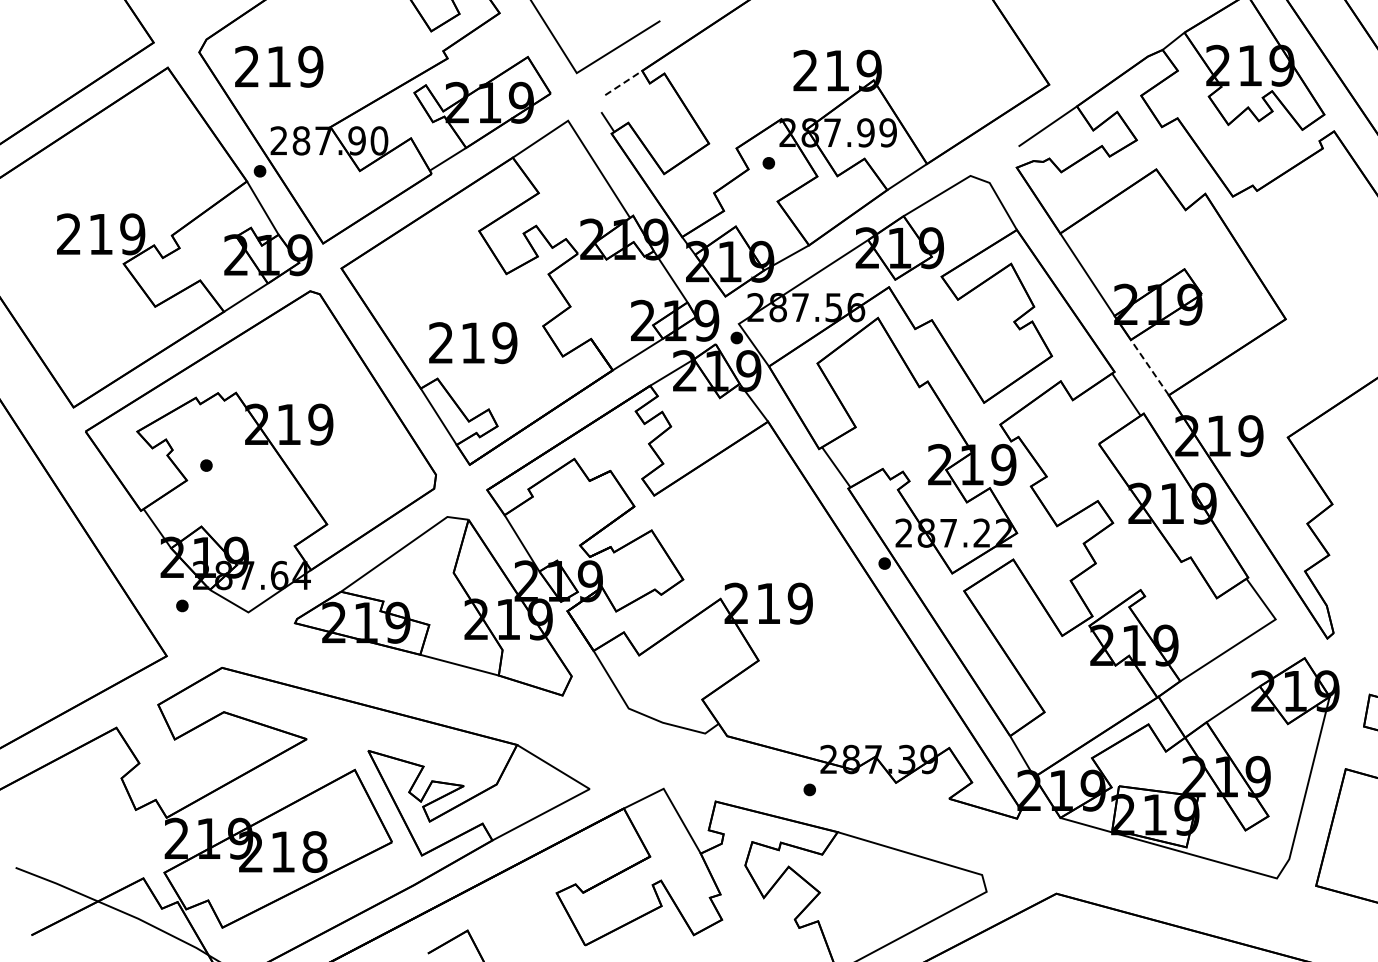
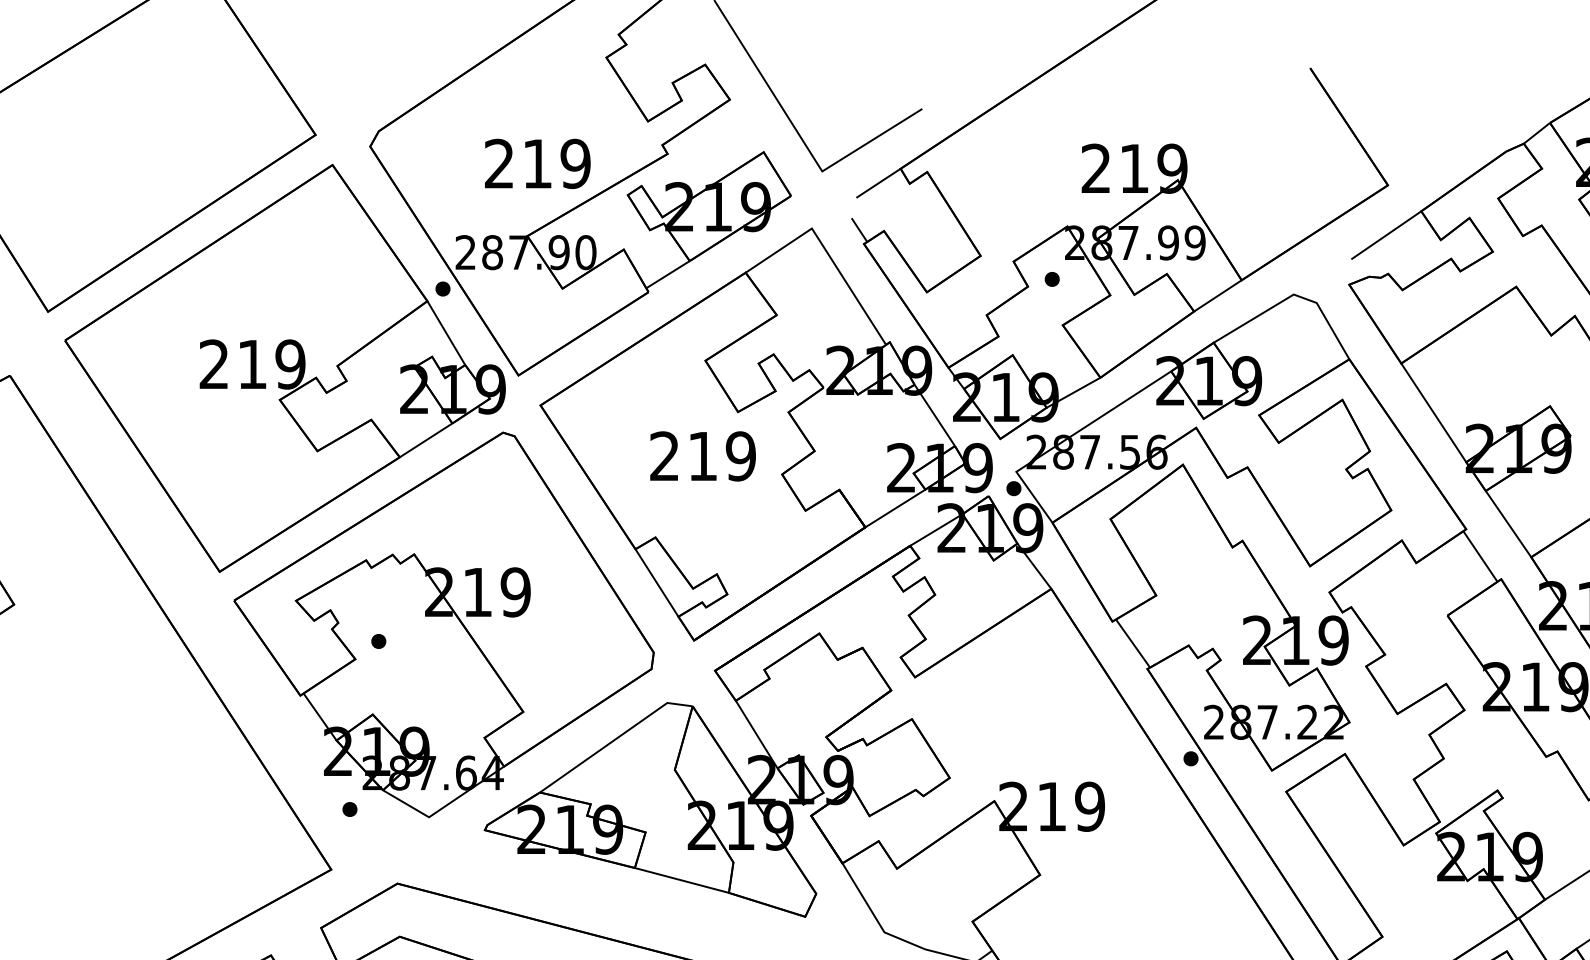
text: (279, 66) -> (538, 163), moved
line: (624, 82) -> (879, 182), dashed -> solid
text: (473, 343) -> (703, 456), moved
line: (1149, 367) -> (1508, 523), dashed -> solid

